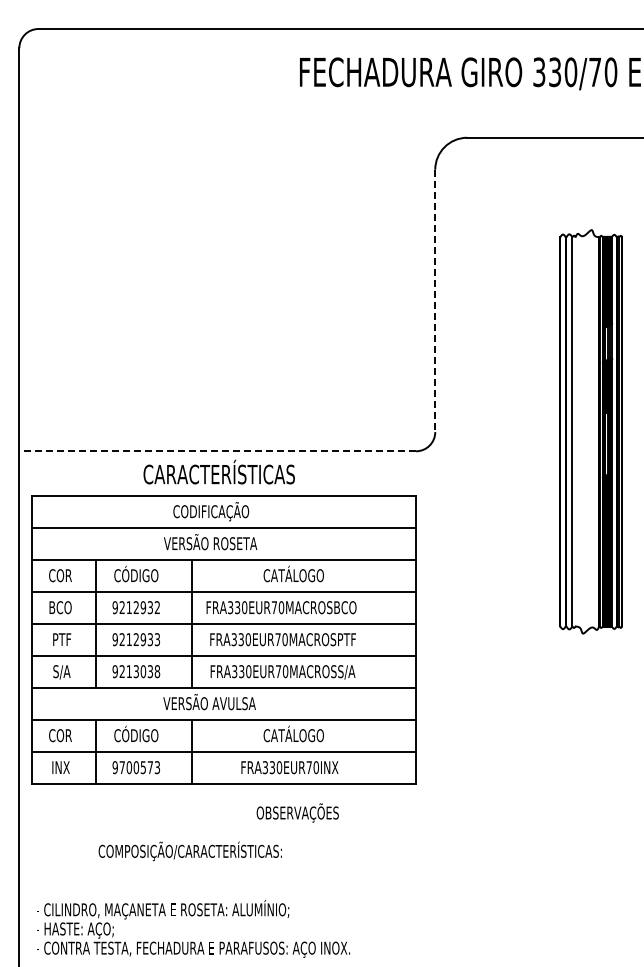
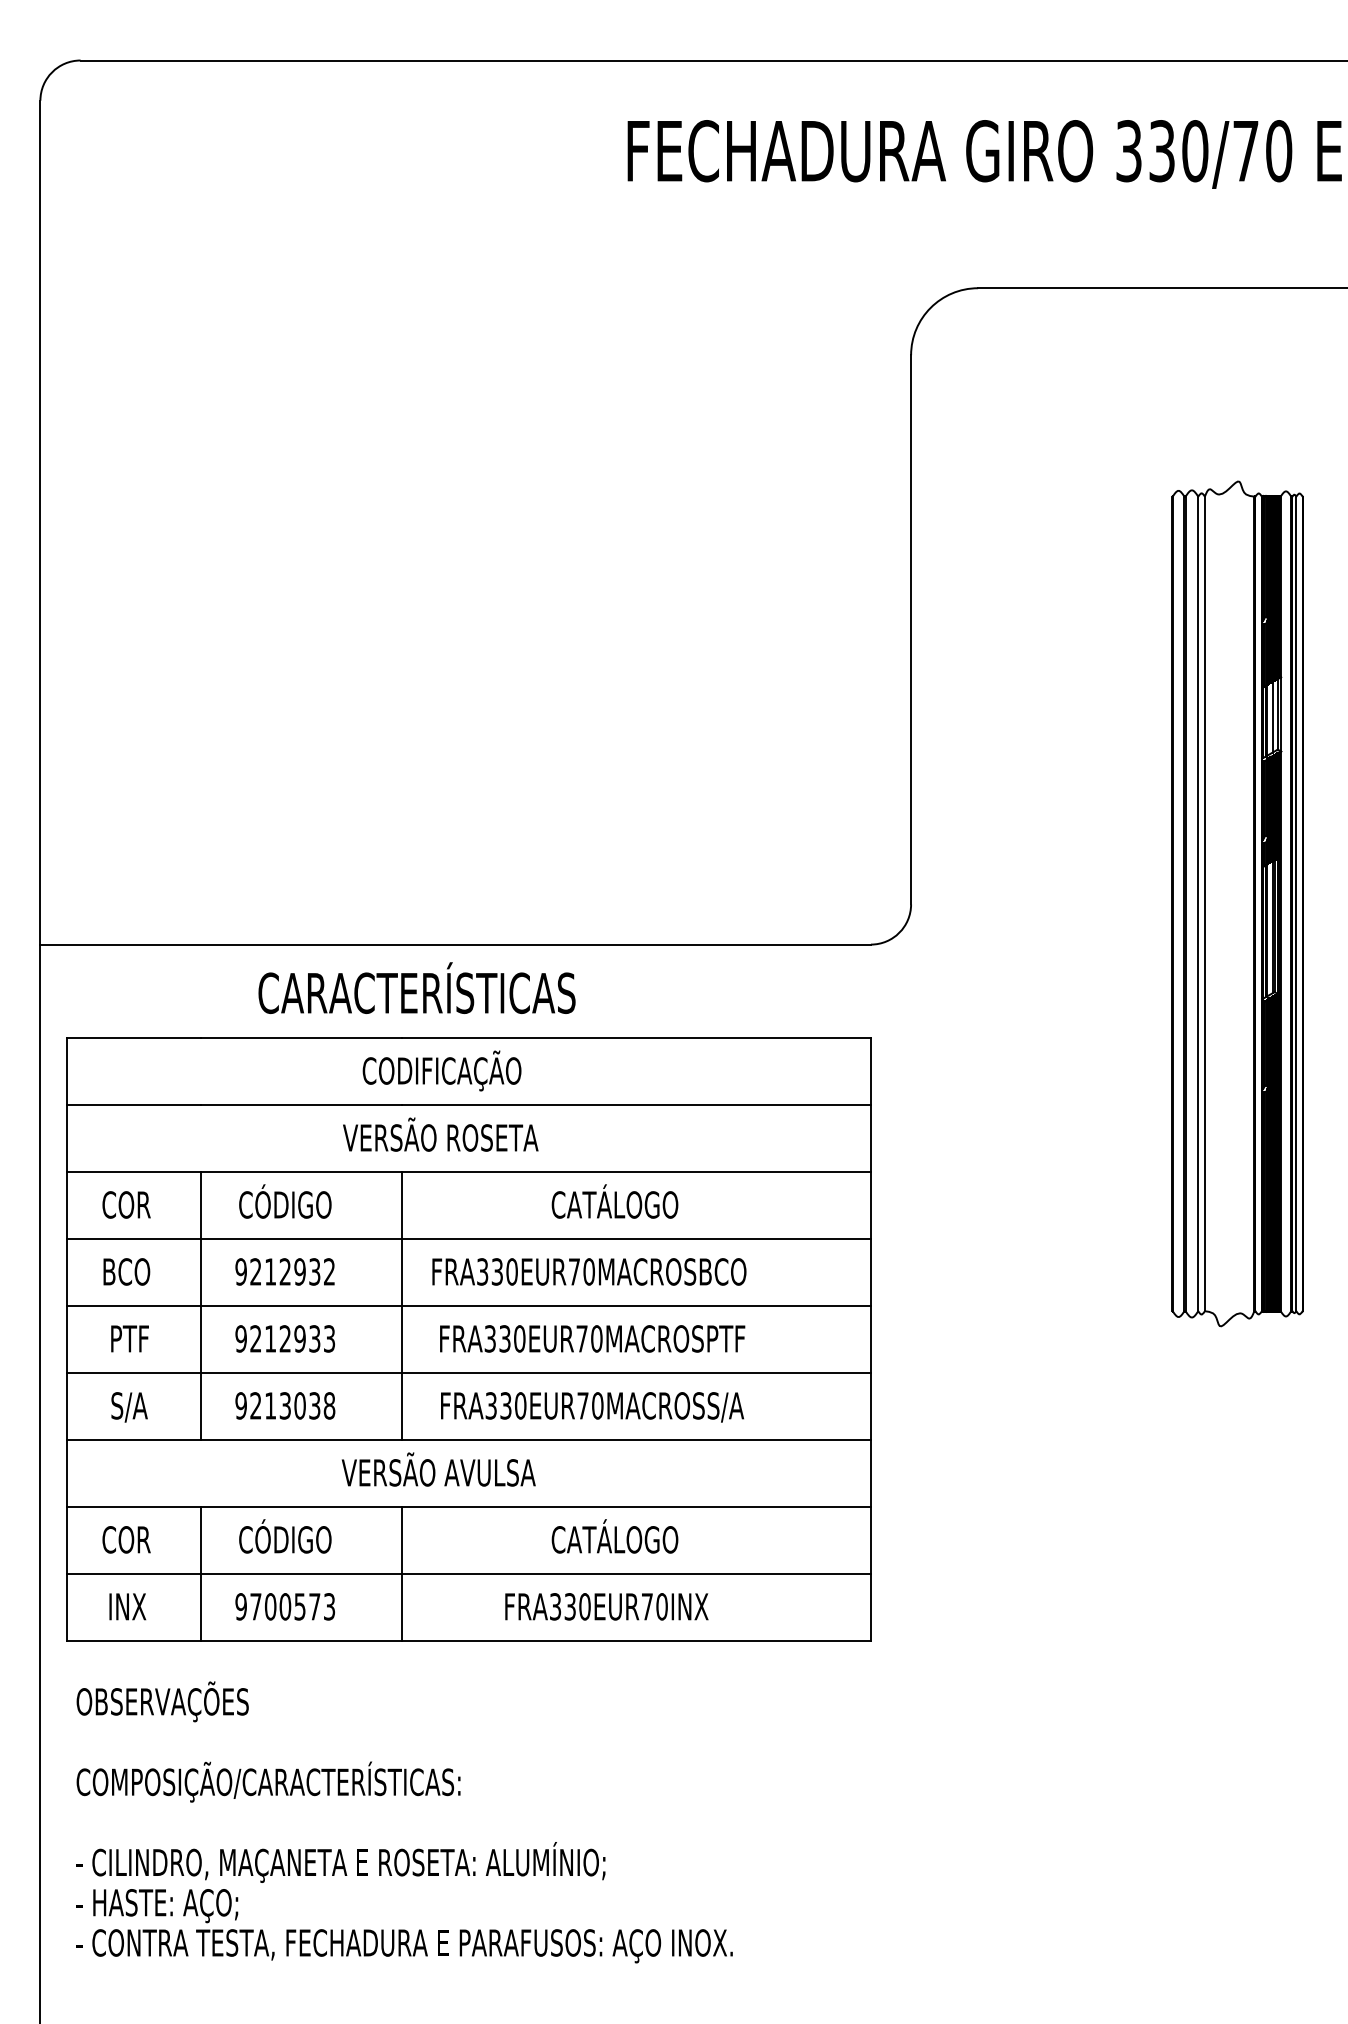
line: (435, 301) -> (911, 630), dashed -> solid
line: (575, 431) -> (1204, 903), added
line: (217, 451) -> (455, 945), dashed -> solid
text: (218, 471) -> (415, 986), moved
text: (297, 812) -> (162, 1700), moved
text: (189, 851) -> (266, 1782), moved
text: (193, 928) -> (404, 1901), moved

